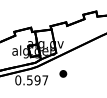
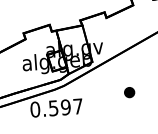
part: (63, 73) -> (129, 91), moved

